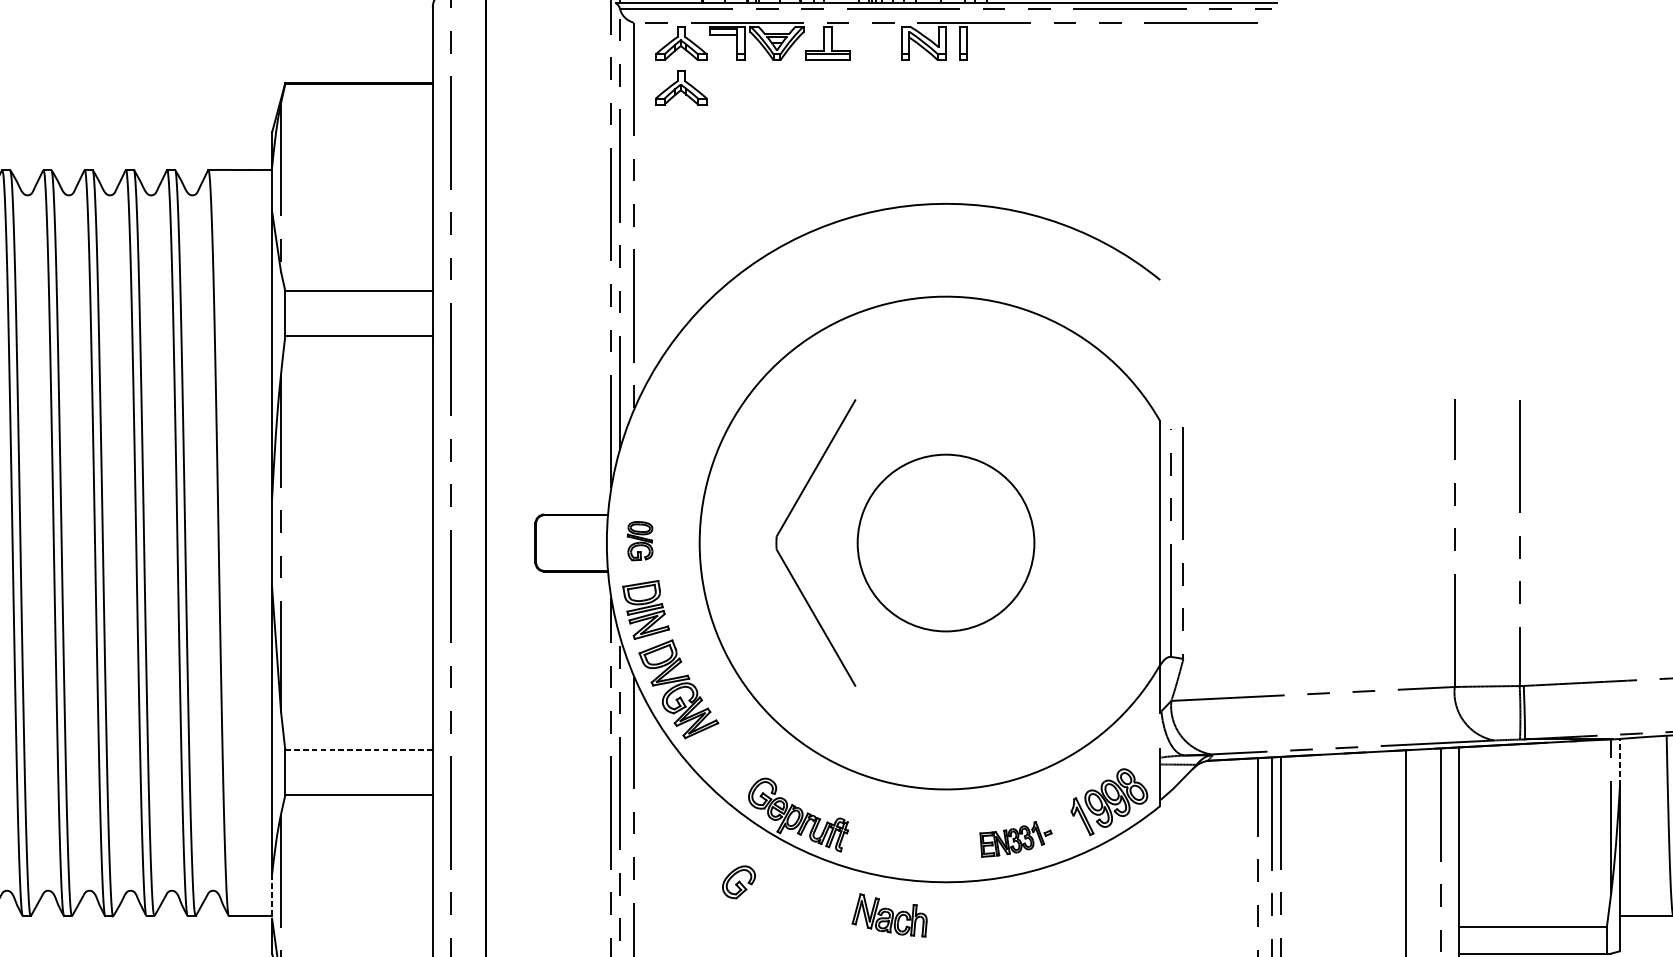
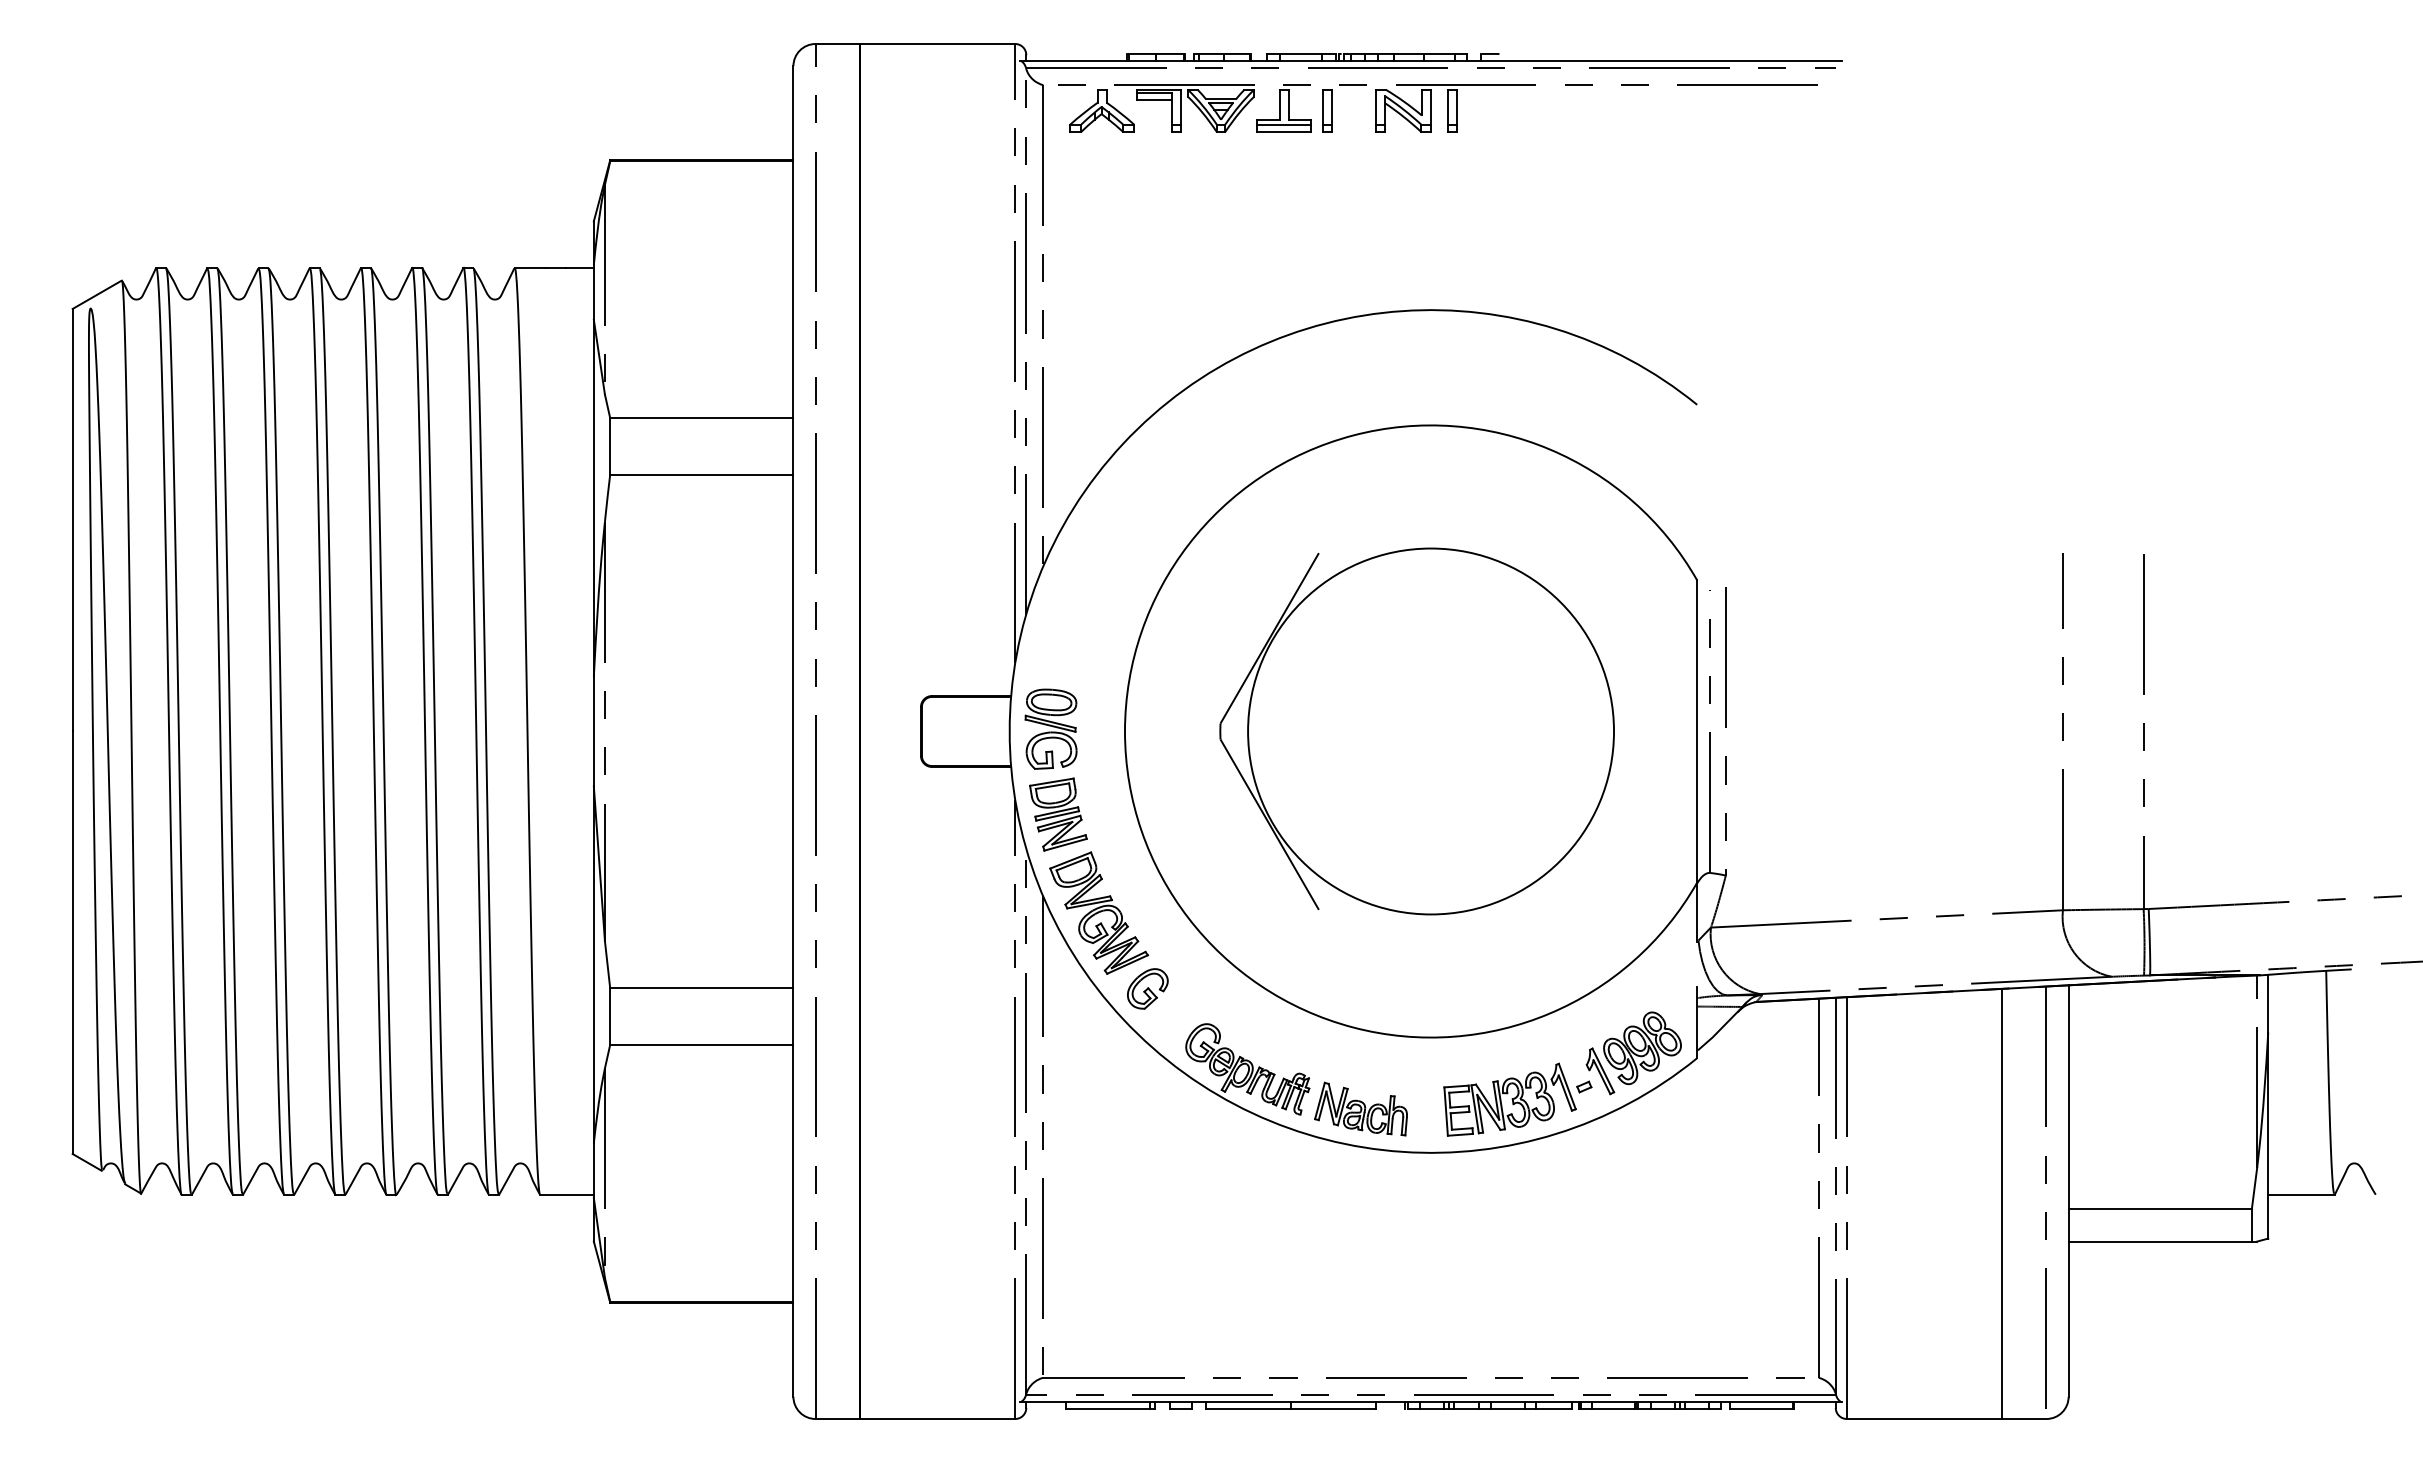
part: (862, 43) -> (1327, 110), added
part: (680, 87) -> (1101, 165), removed
part: (639, 540) -> (1050, 728), size x1.67
circle: (946, 543) -> (1431, 731), size x1.67
line: (358, 749) -> (701, 988), dashed -> solid
line: (1620, 762) -> (2268, 1003), dashed -> solid
part: (1015, 839) -> (1517, 1099), size x1.67
part: (738, 881) -> (1147, 988), moved
line: (271, 897) -> (593, 1171), dashed -> solid
part: (889, 914) -> (1360, 1108), moved

